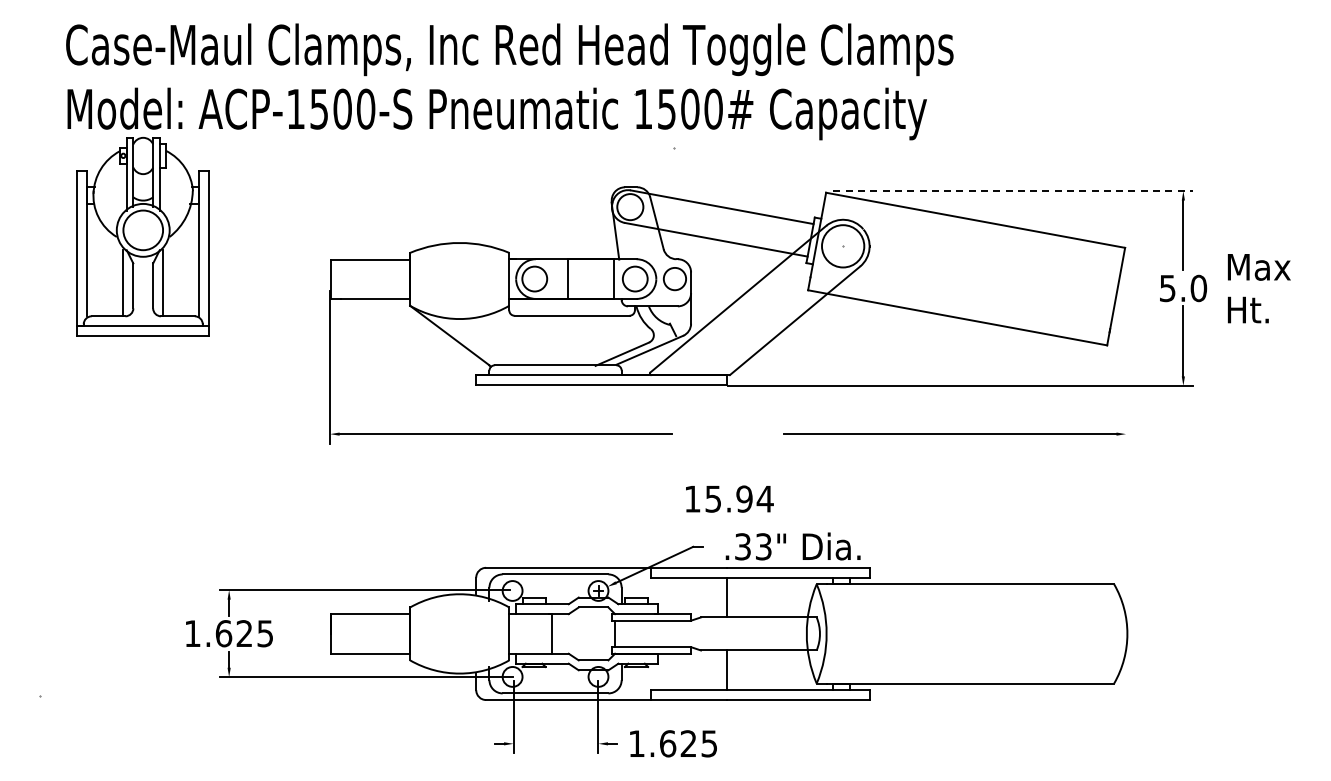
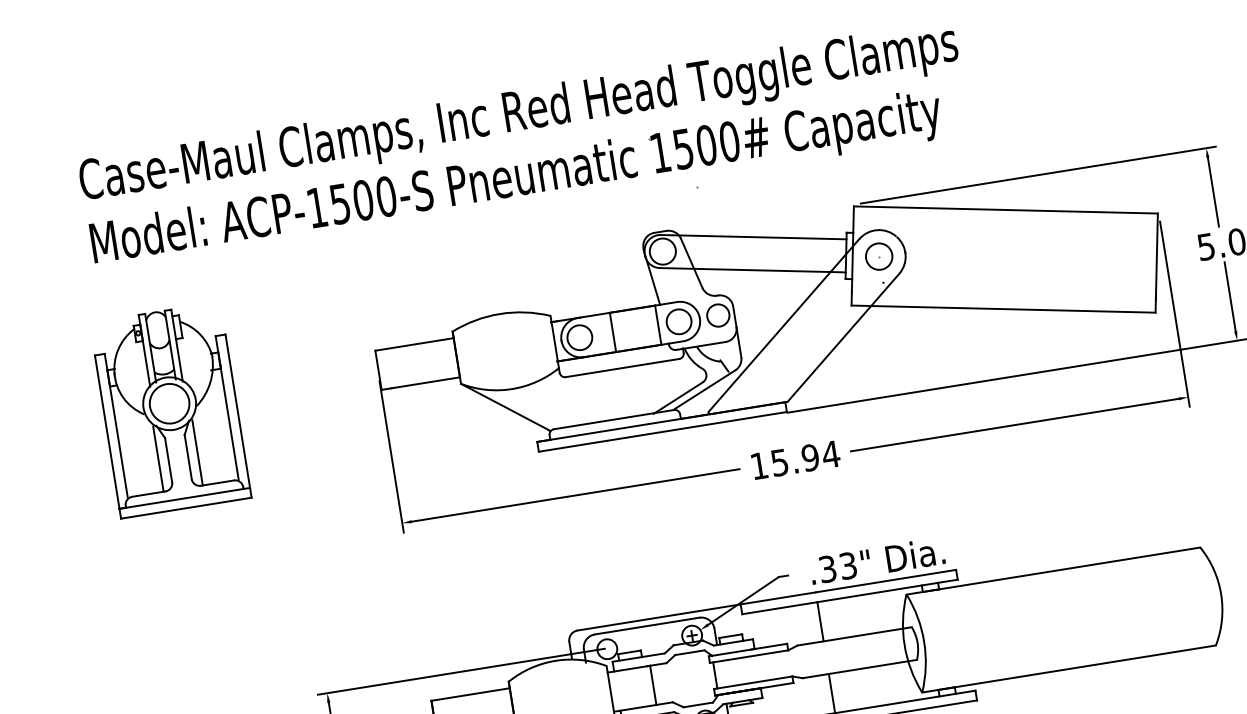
line: (1013, 191) -> (1038, 175), dashed -> solid
part: (142, 236) -> (169, 409), moved
circle: (842, 246) -> (878, 256), size x0.62
line: (1126, 349) -> (1175, 313), added
text: (729, 498) -> (795, 459), moved

